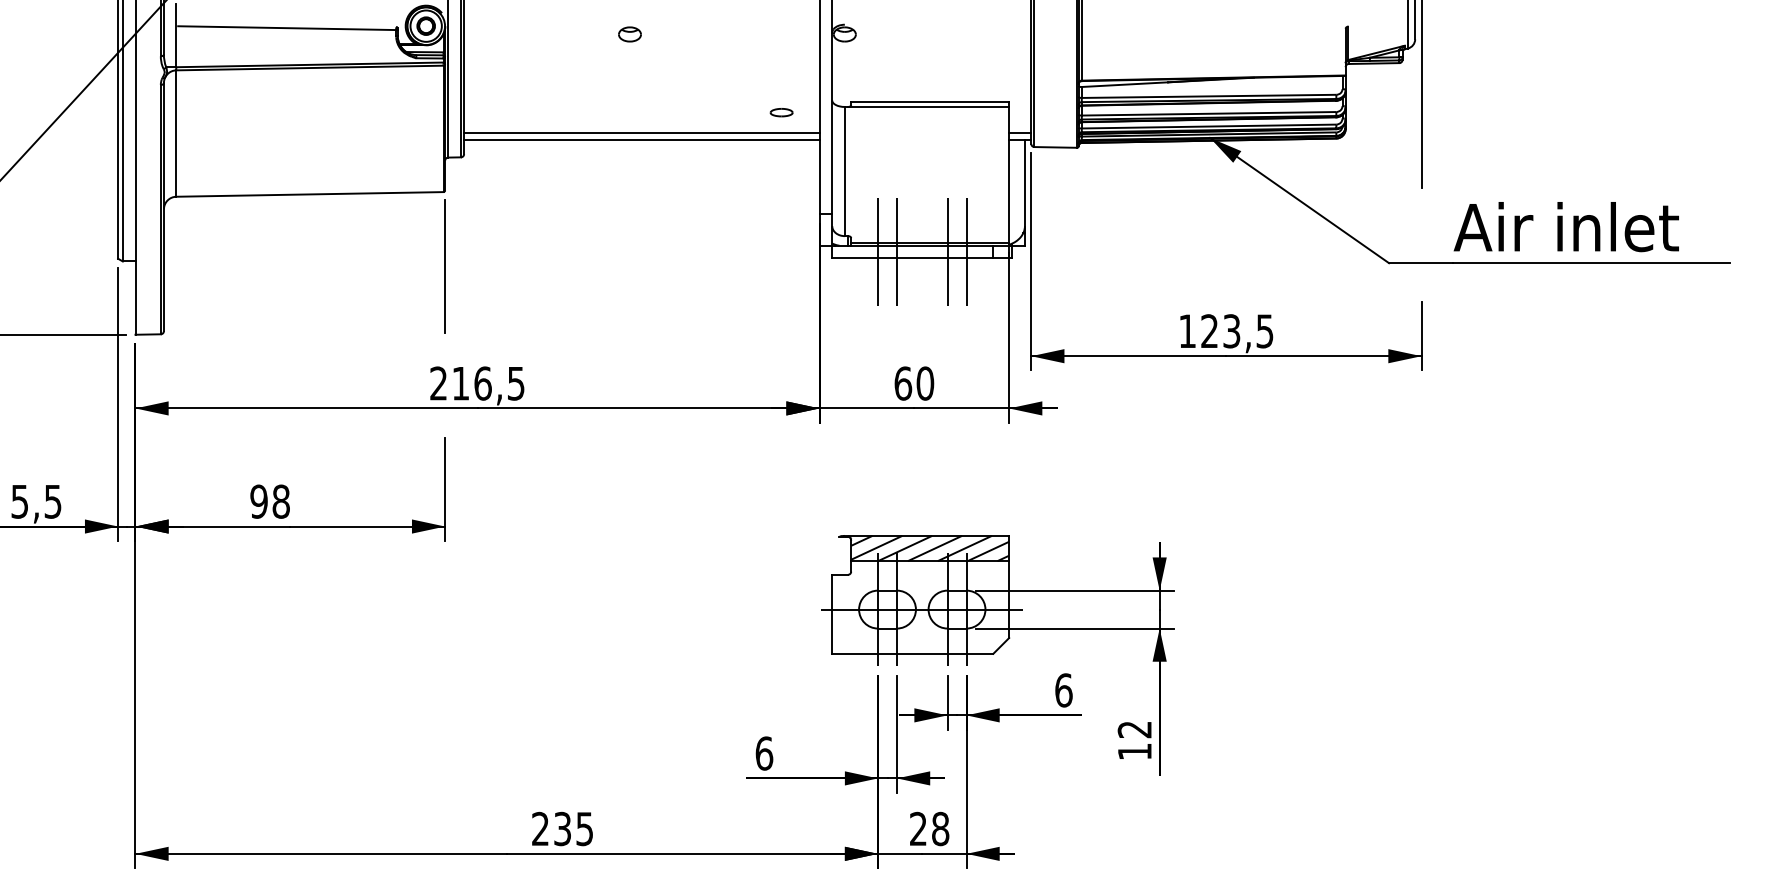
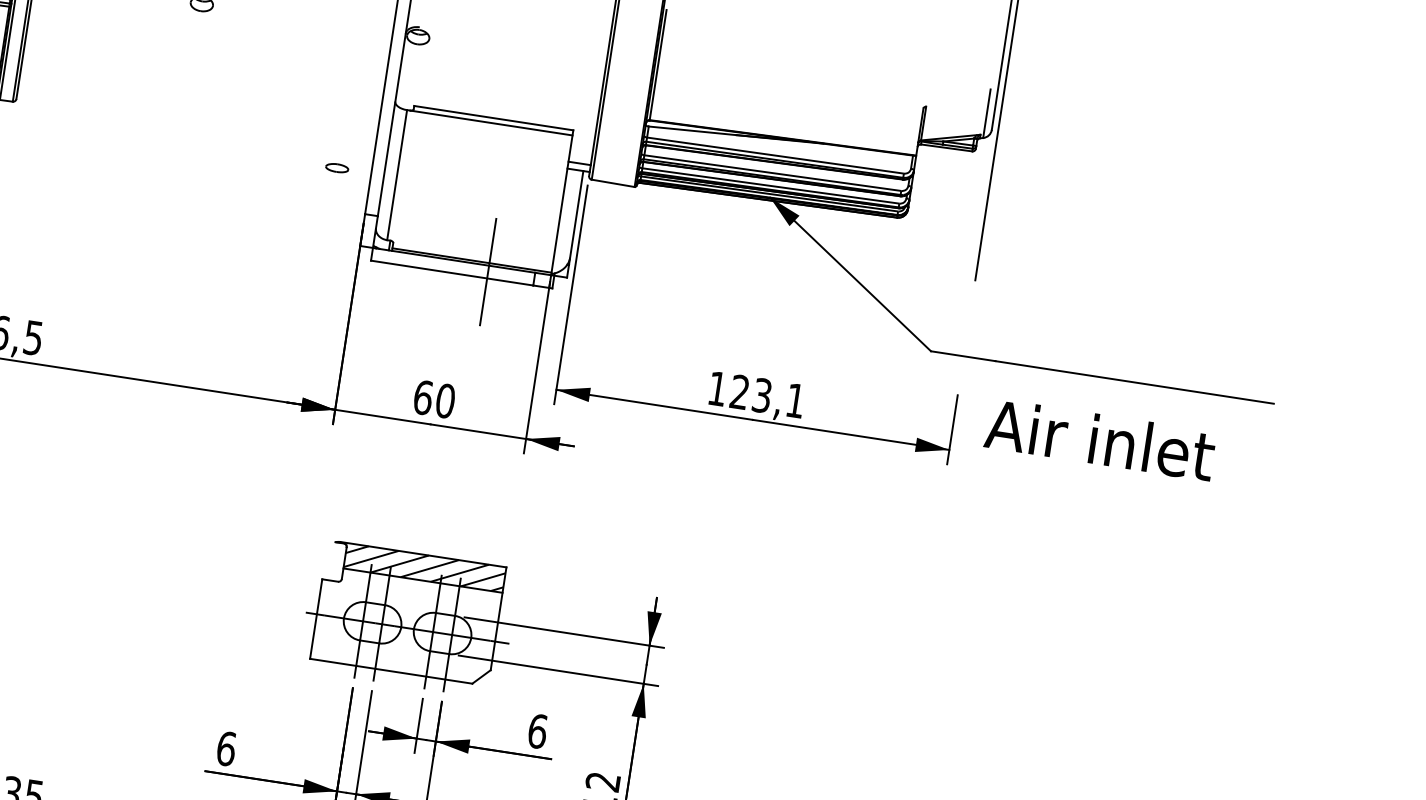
part: (781, 112) -> (337, 167), moved
line: (641, 133) -> (198, 105), removed
line: (641, 139) -> (197, 111), removed
text: (1565, 227) -> (1099, 440), moved
line: (878, 251) -> (418, 260), removed
line: (896, 251) -> (436, 263), removed
line: (966, 251) -> (507, 274), removed
text: (1264, 331) -> (795, 400), 123,5 -> 123,1

